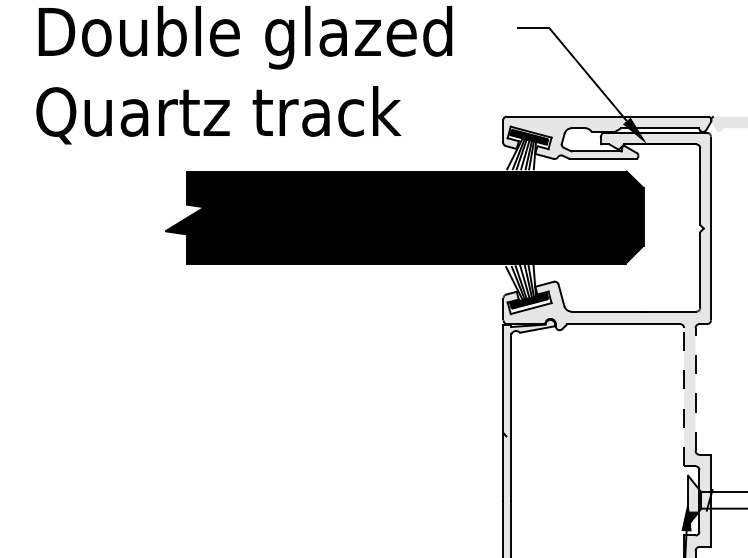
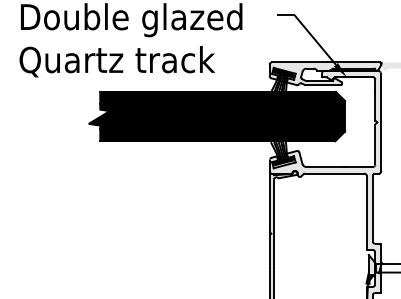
line: (694, 389) -> (372, 208), dashed -> solid
line: (683, 396) -> (366, 212), dashed -> solid

